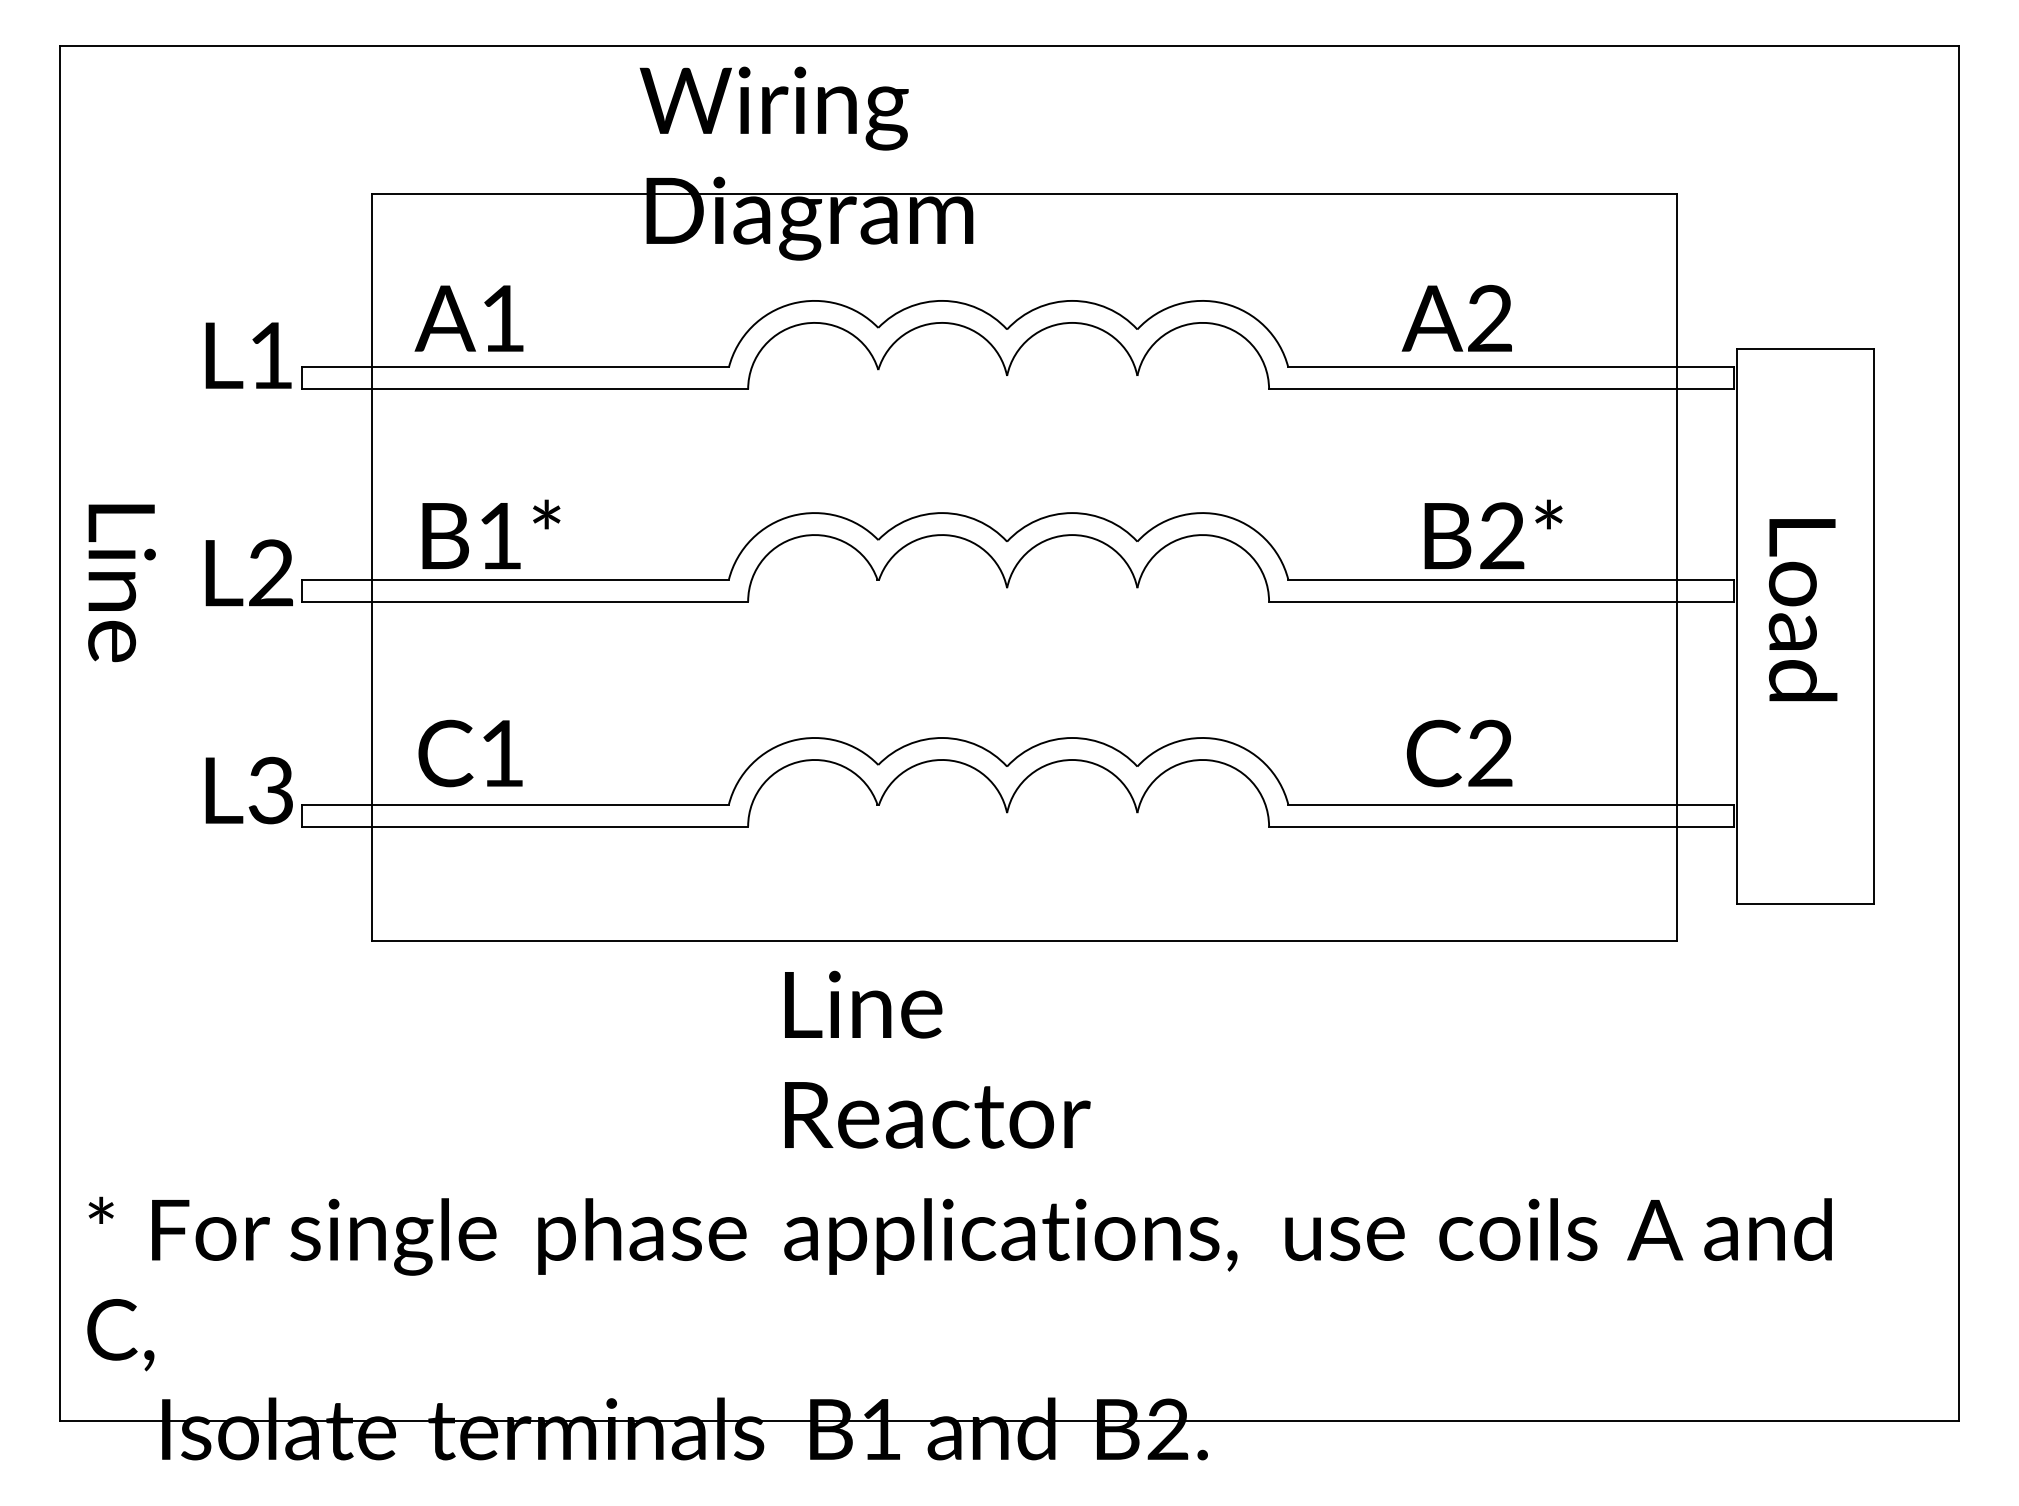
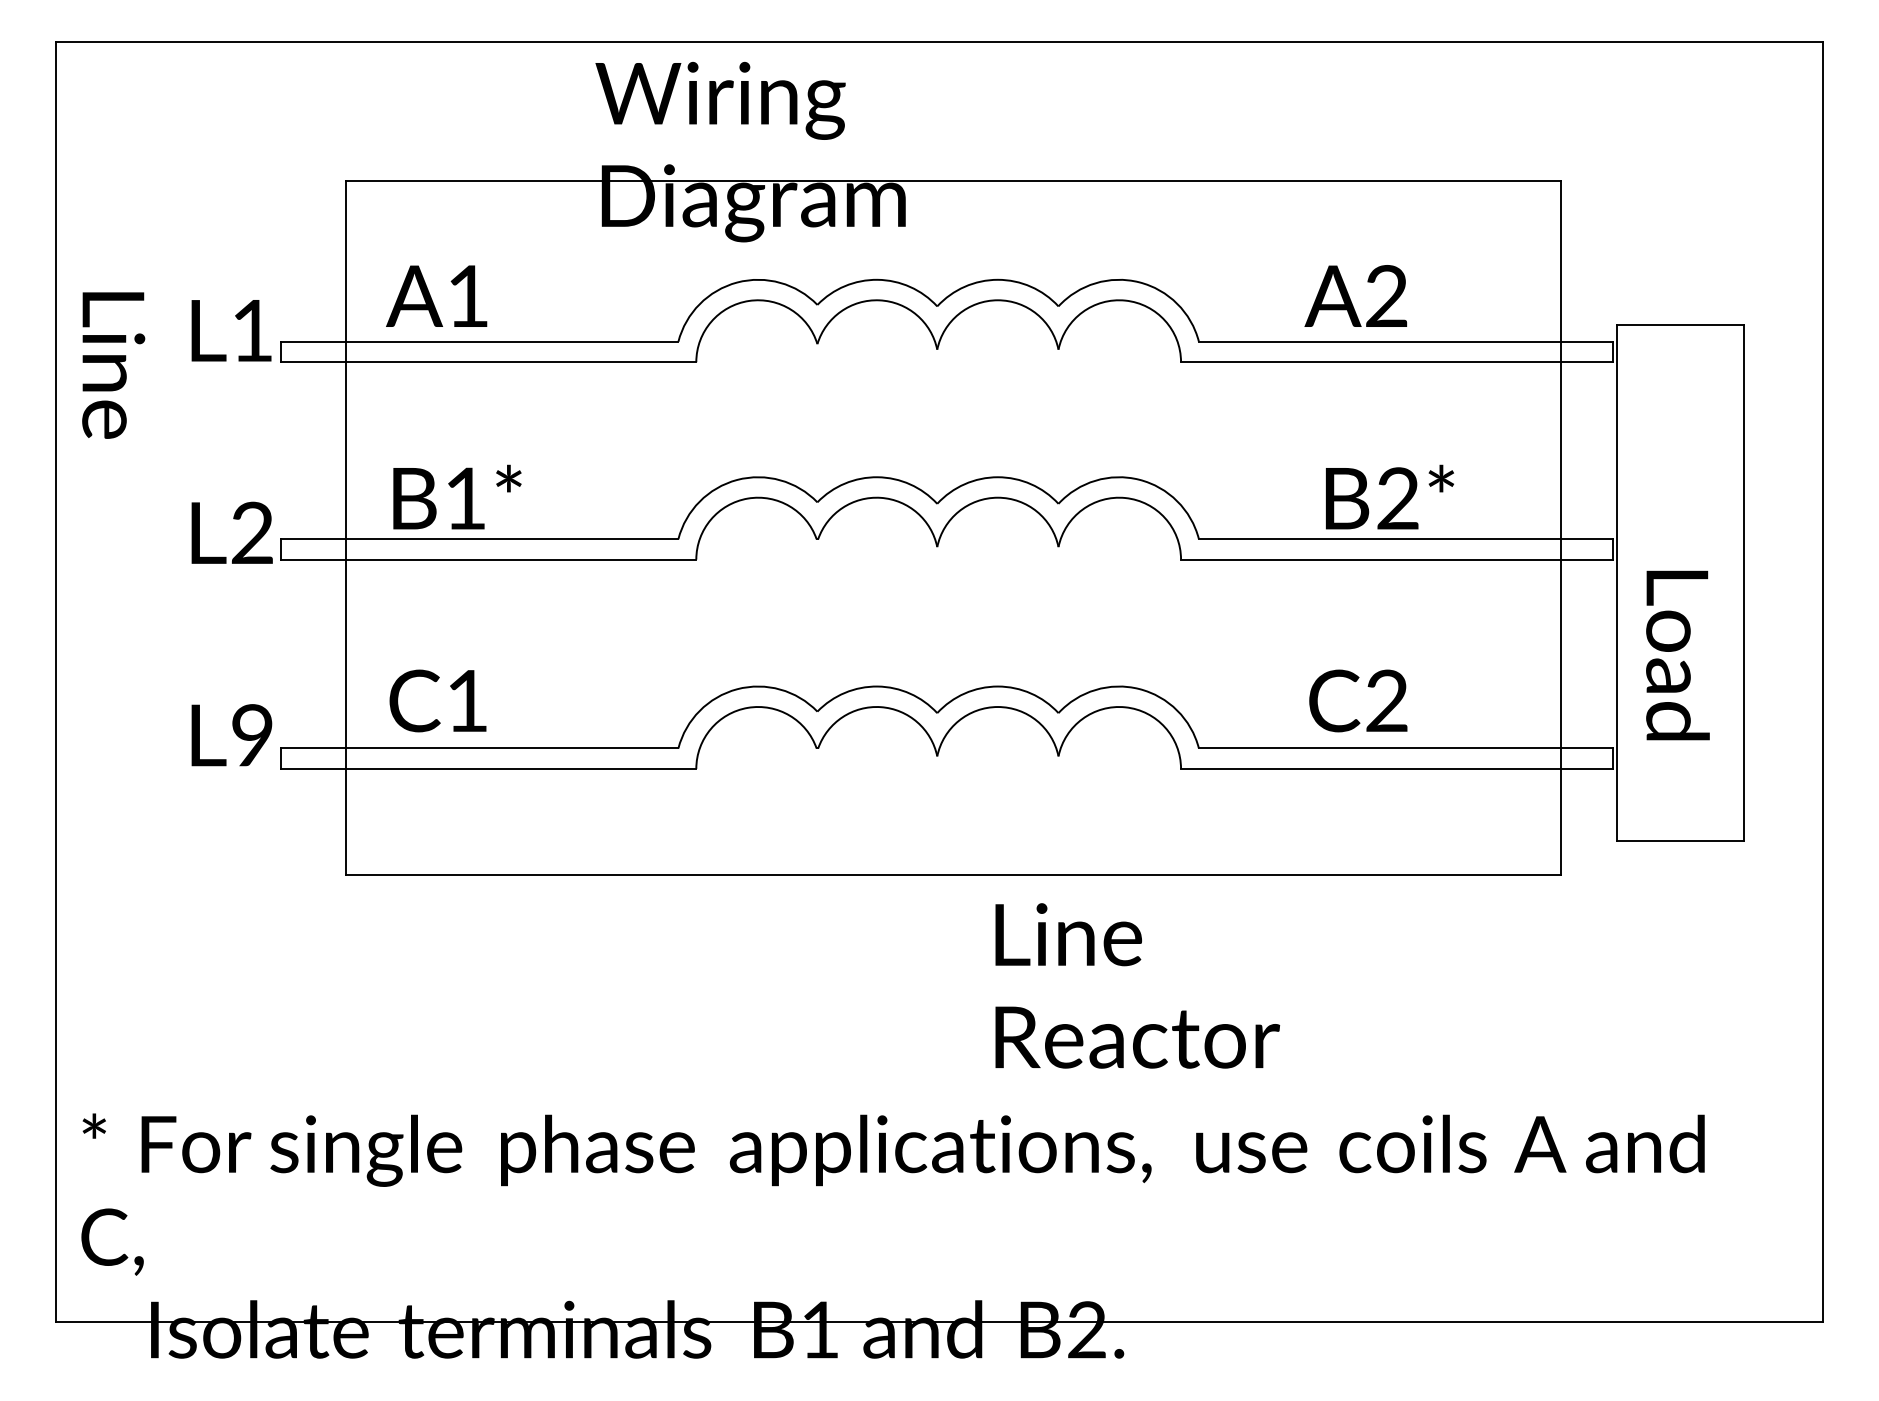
text: (121, 583) -> (113, 365), moved
text: (1802, 610) -> (1677, 655), moved
text: (270, 790) -> (251, 735), L3 -> L9
text: (937, 1059) -> (1137, 985), moved

